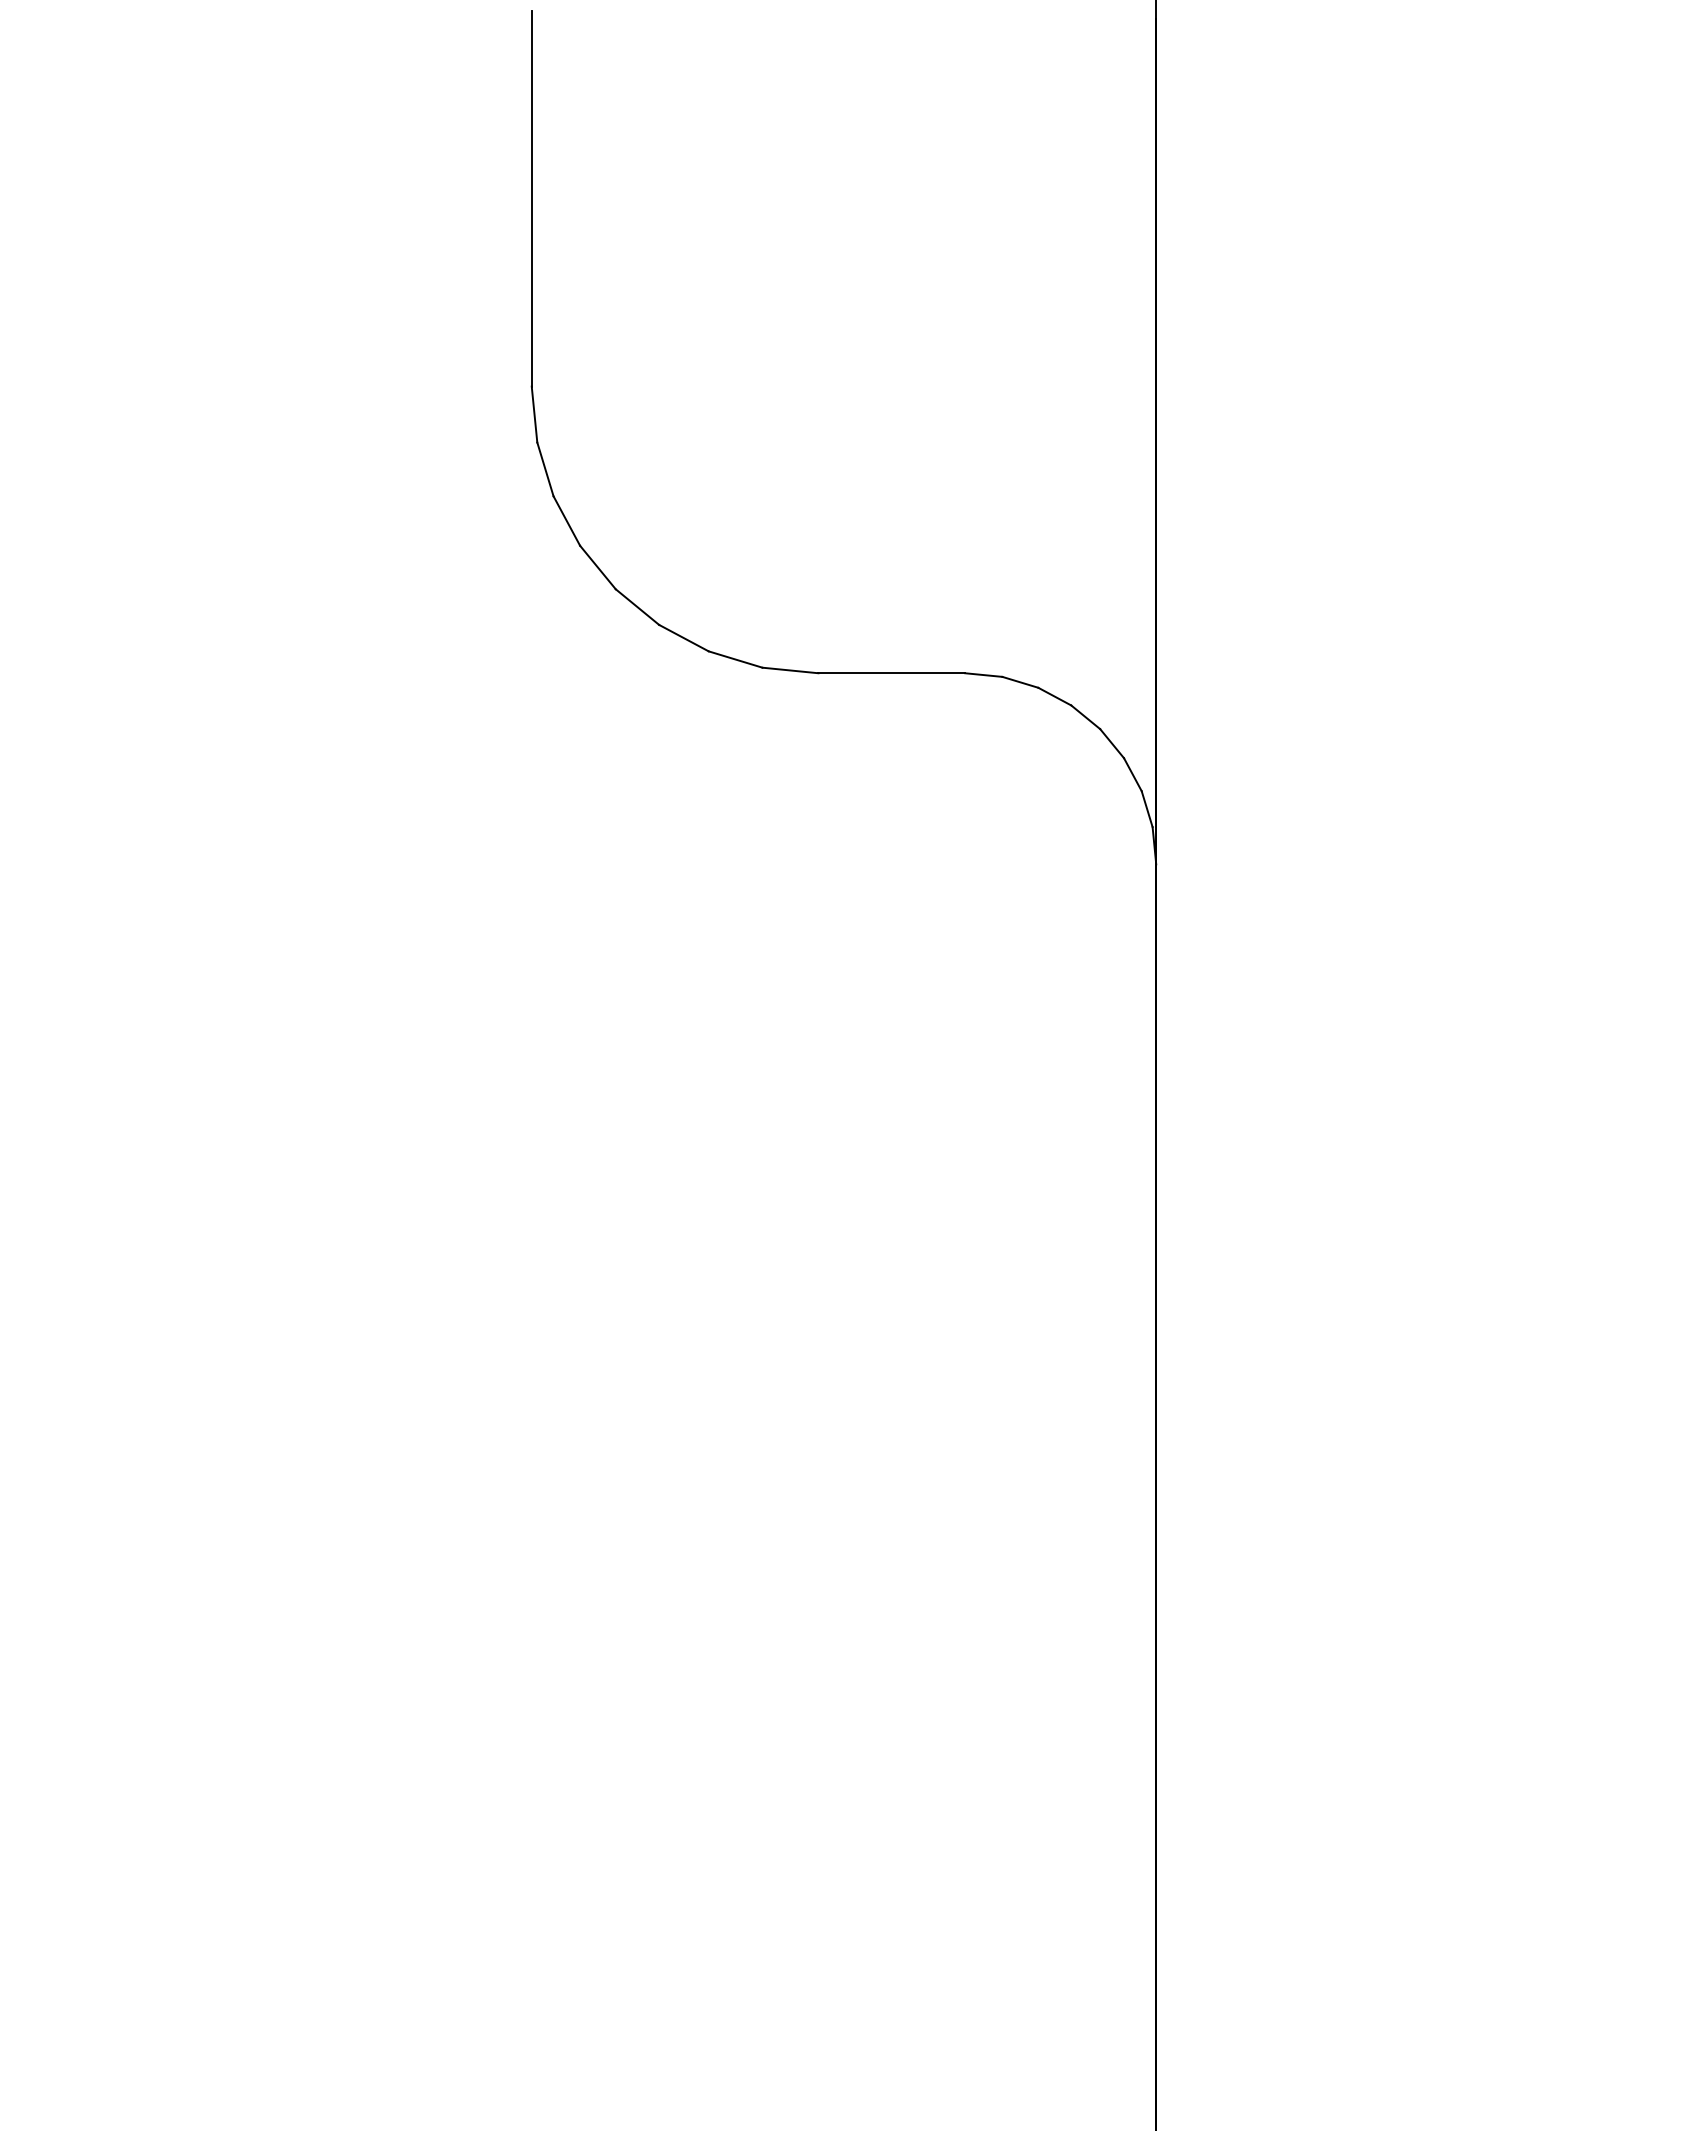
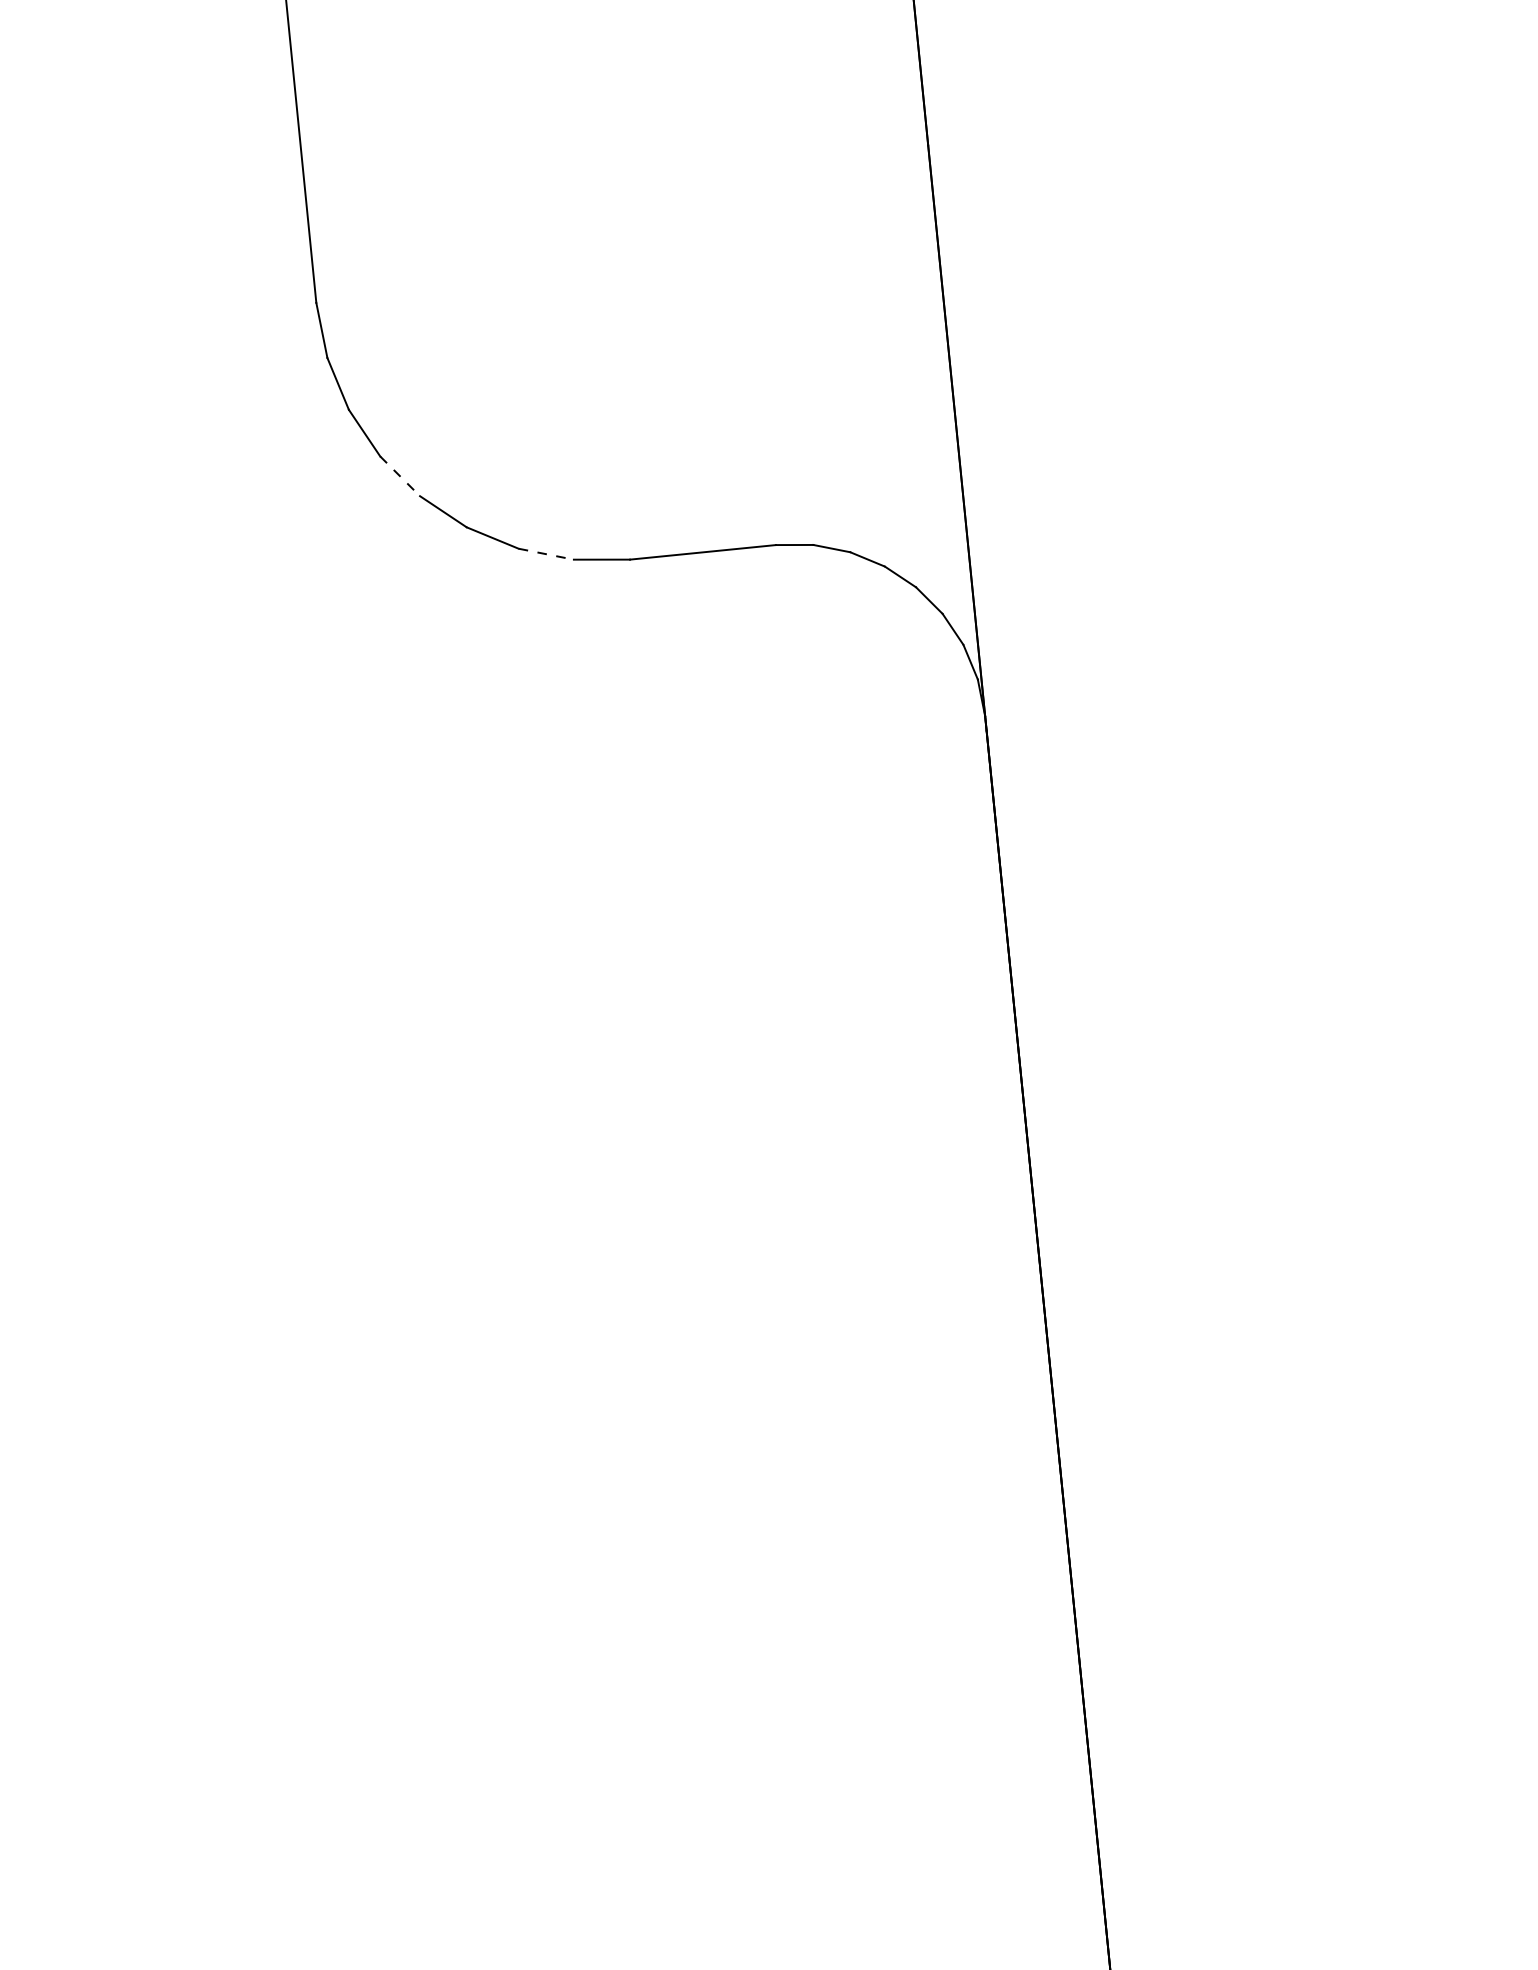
line: (598, 567) -> (400, 476), solid -> dashed
line: (736, 659) -> (547, 554), solid -> dashed

